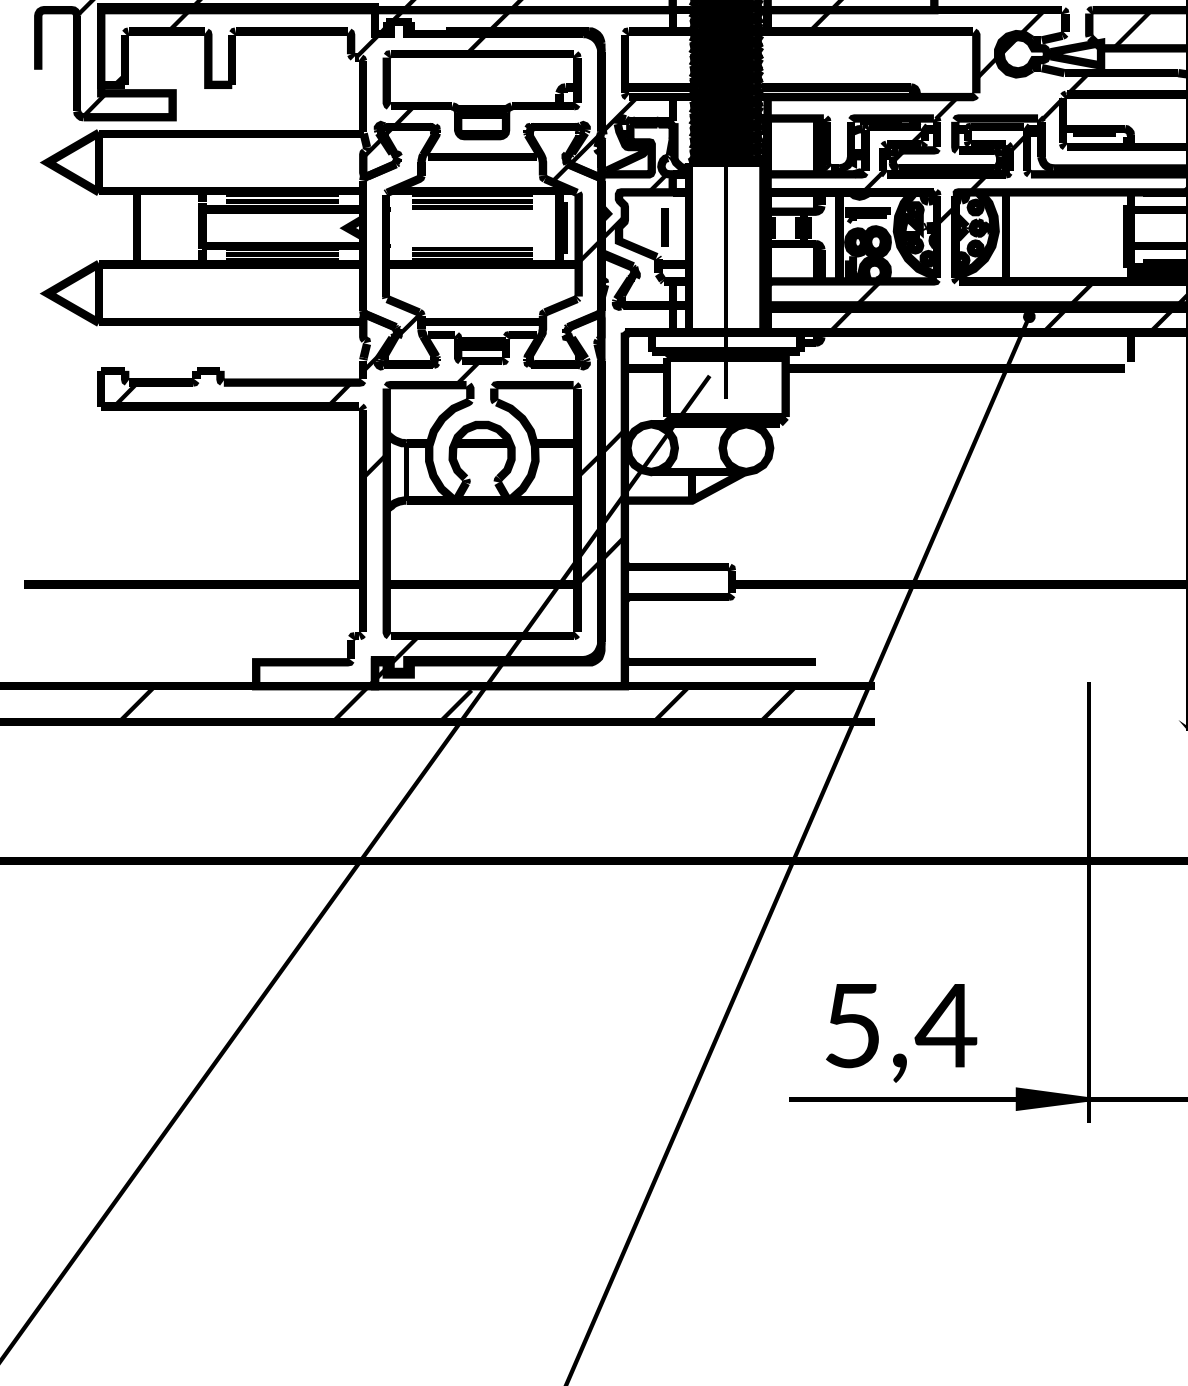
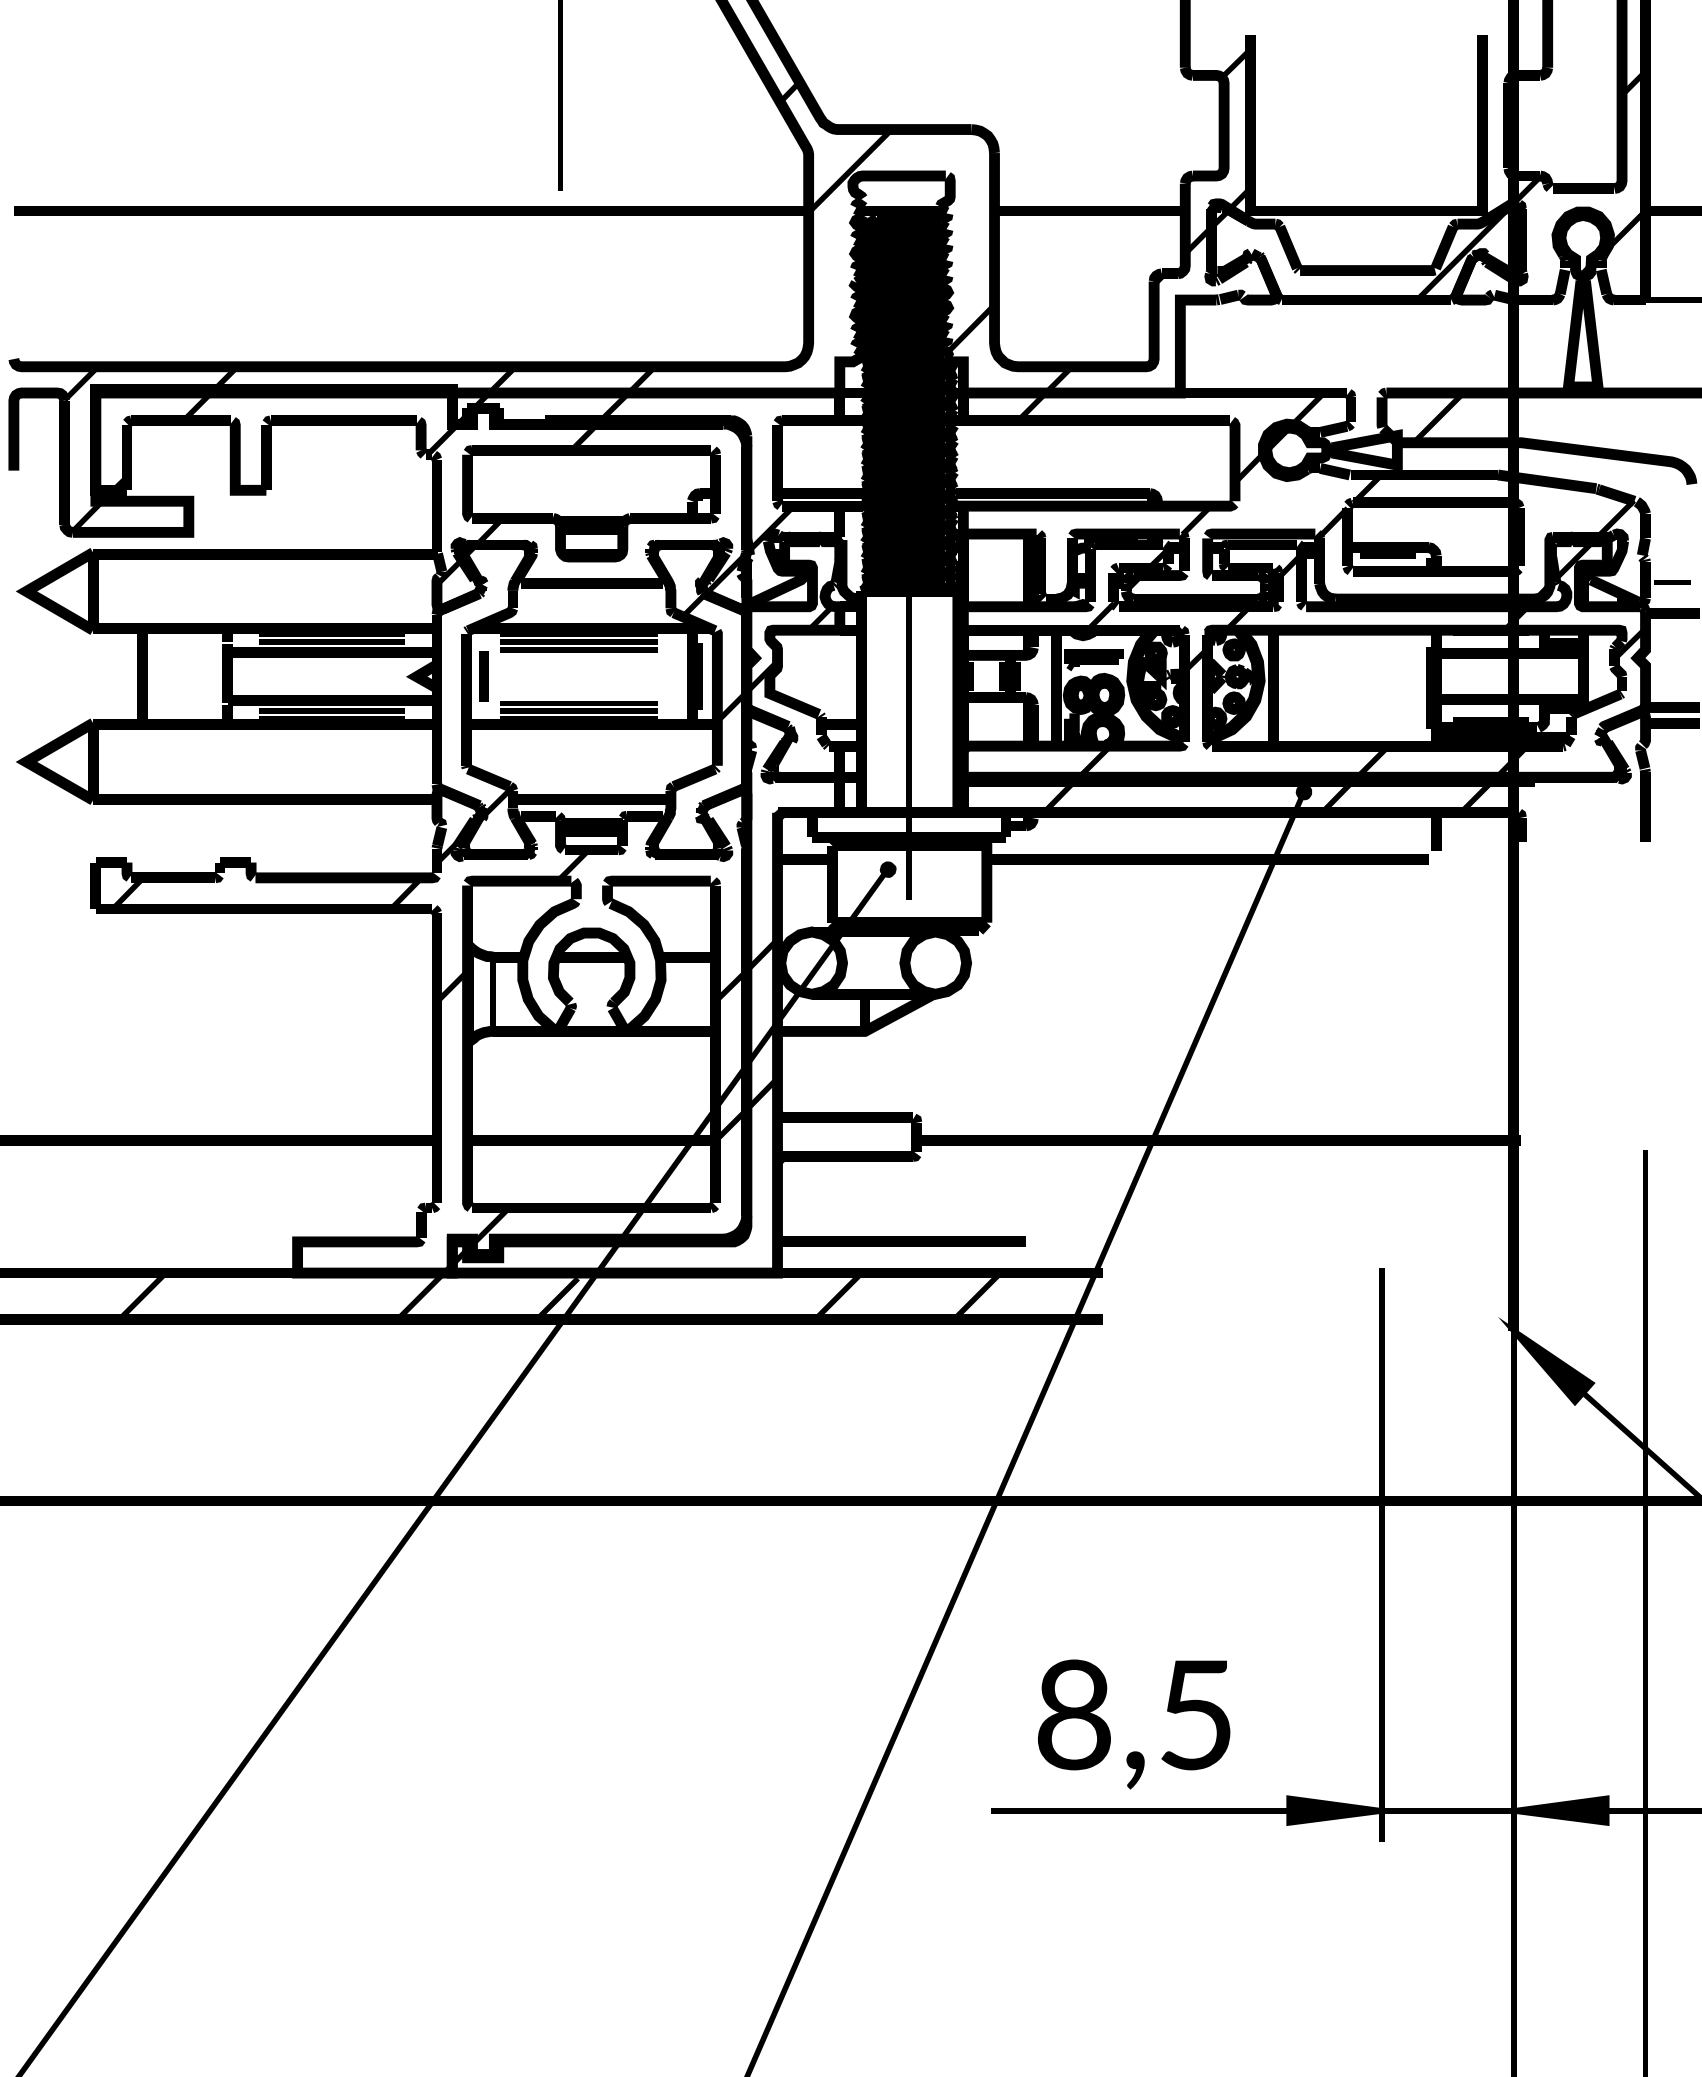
line: (664, 227) -> (483, 676), moved
fill: (709, 376) -> (887, 869), added
text: (901, 1025) -> (1137, 1714), 5,4 -> 8,5

